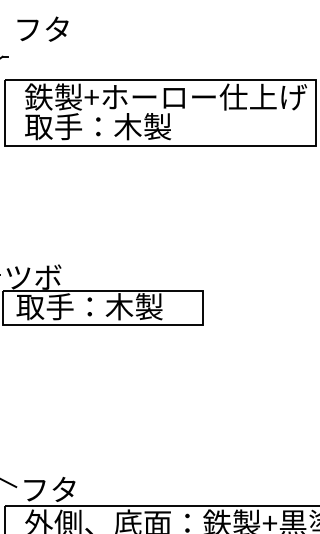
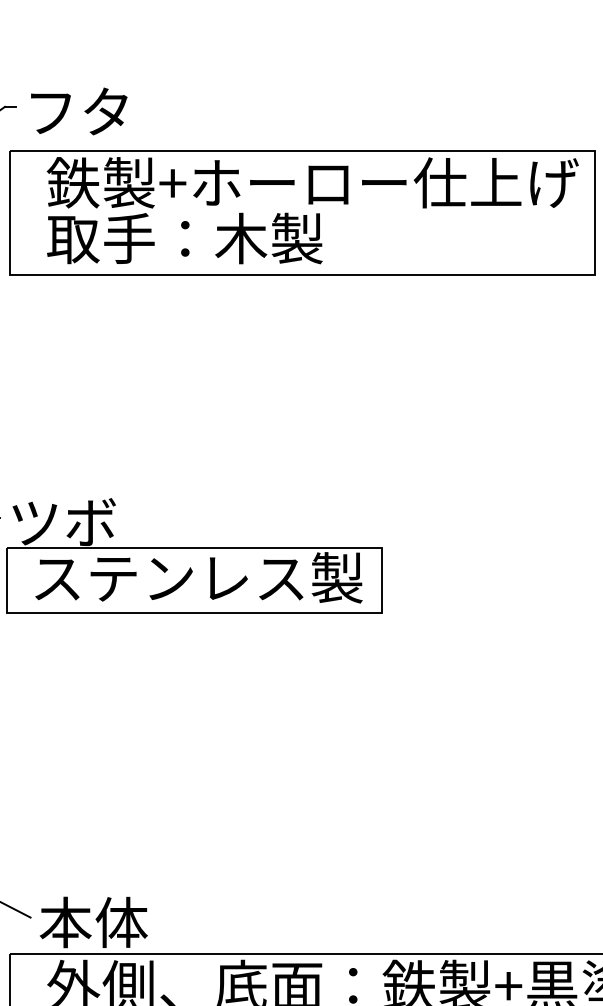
text: (42, 28) -> (78, 110), moved
text: (104, 306) -> (196, 577), 取手：木製 -> ステンレス製
text: (49, 489) -> (93, 922), フタ -> 本体

